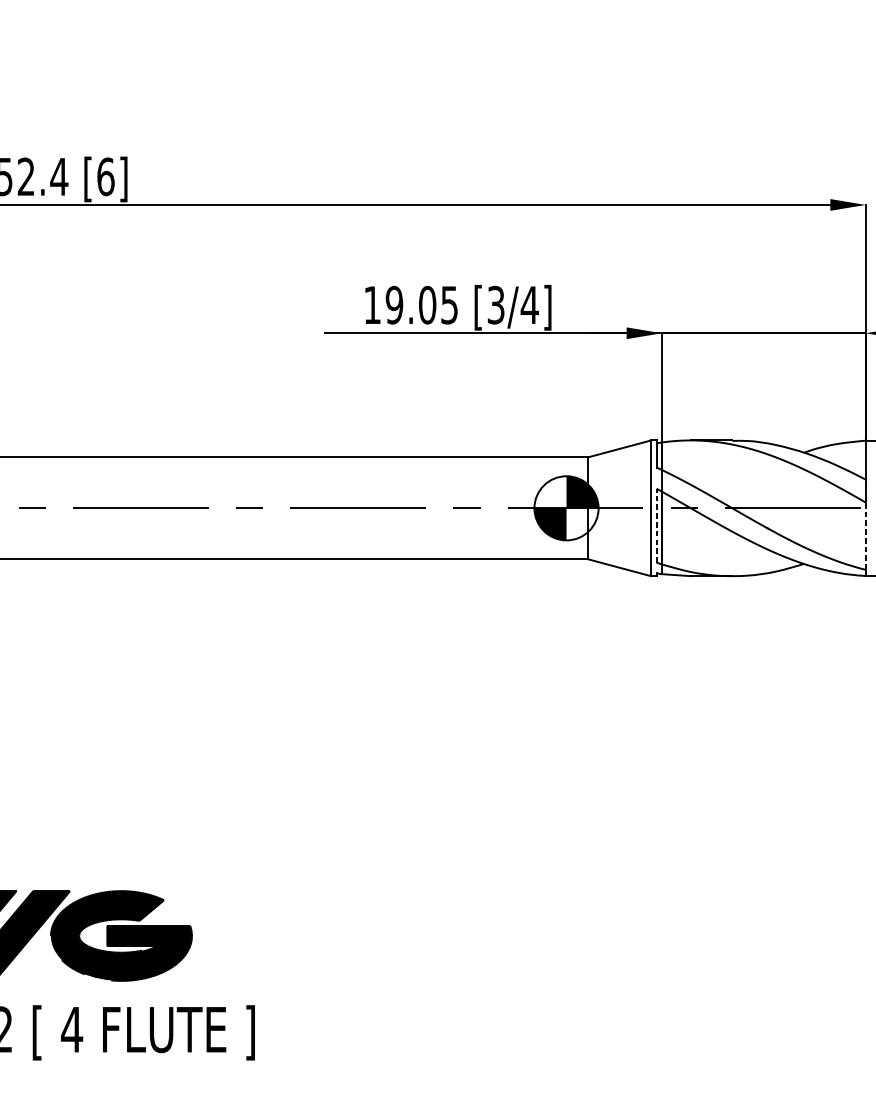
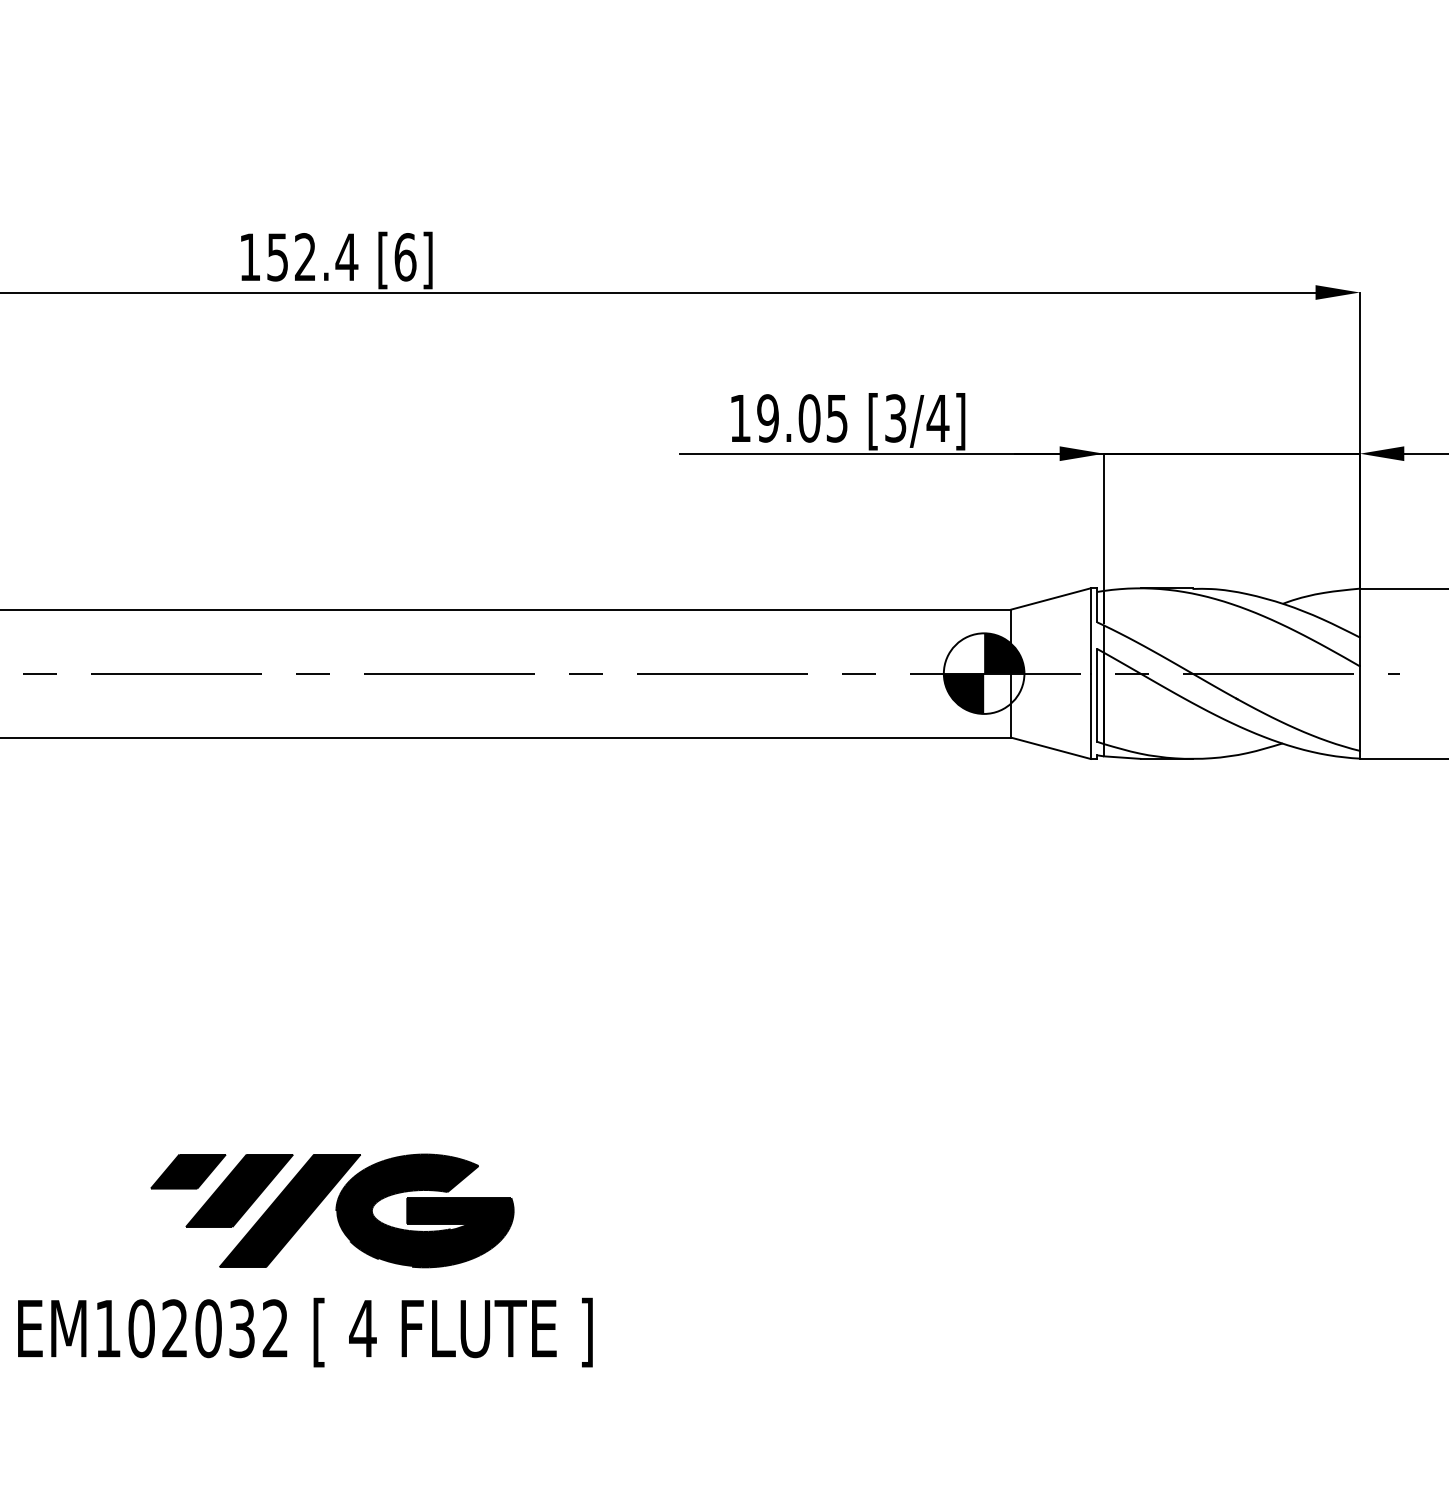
line: (656, 524) -> (1097, 694), dashed -> solid
line: (865, 536) -> (1359, 708), dashed -> solid

